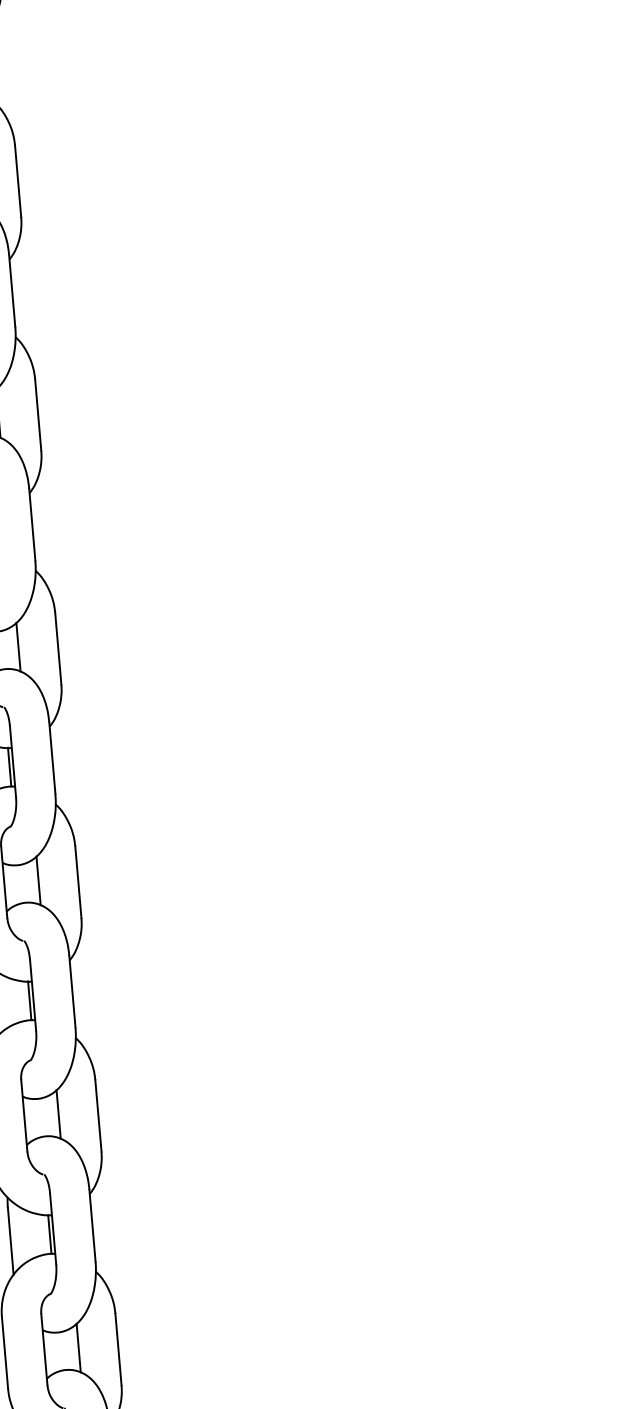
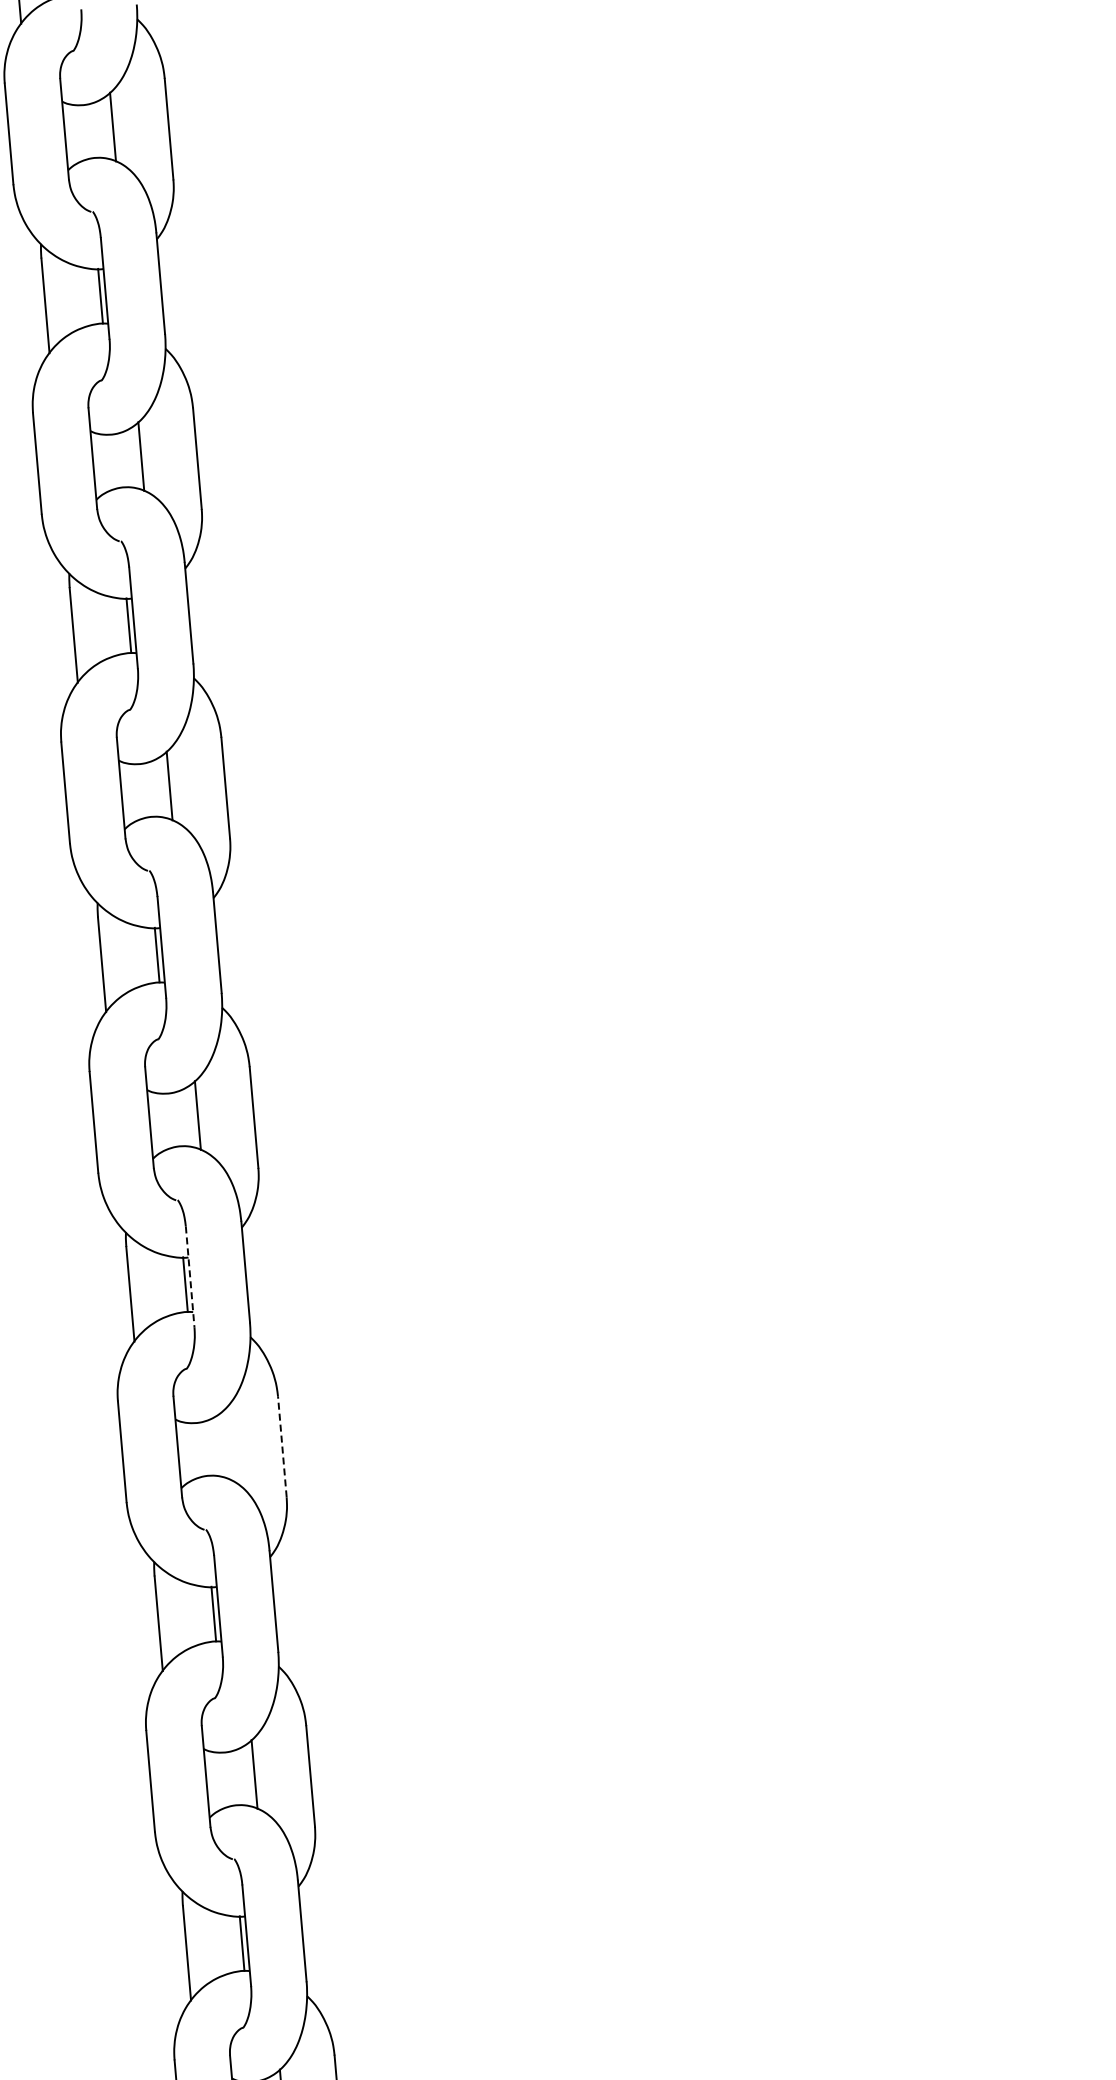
line: (13, 761) -> (190, 1276), solid -> dashed
line: (38, 880) -> (226, 1444), removed
line: (78, 882) -> (282, 1447), solid -> dashed

